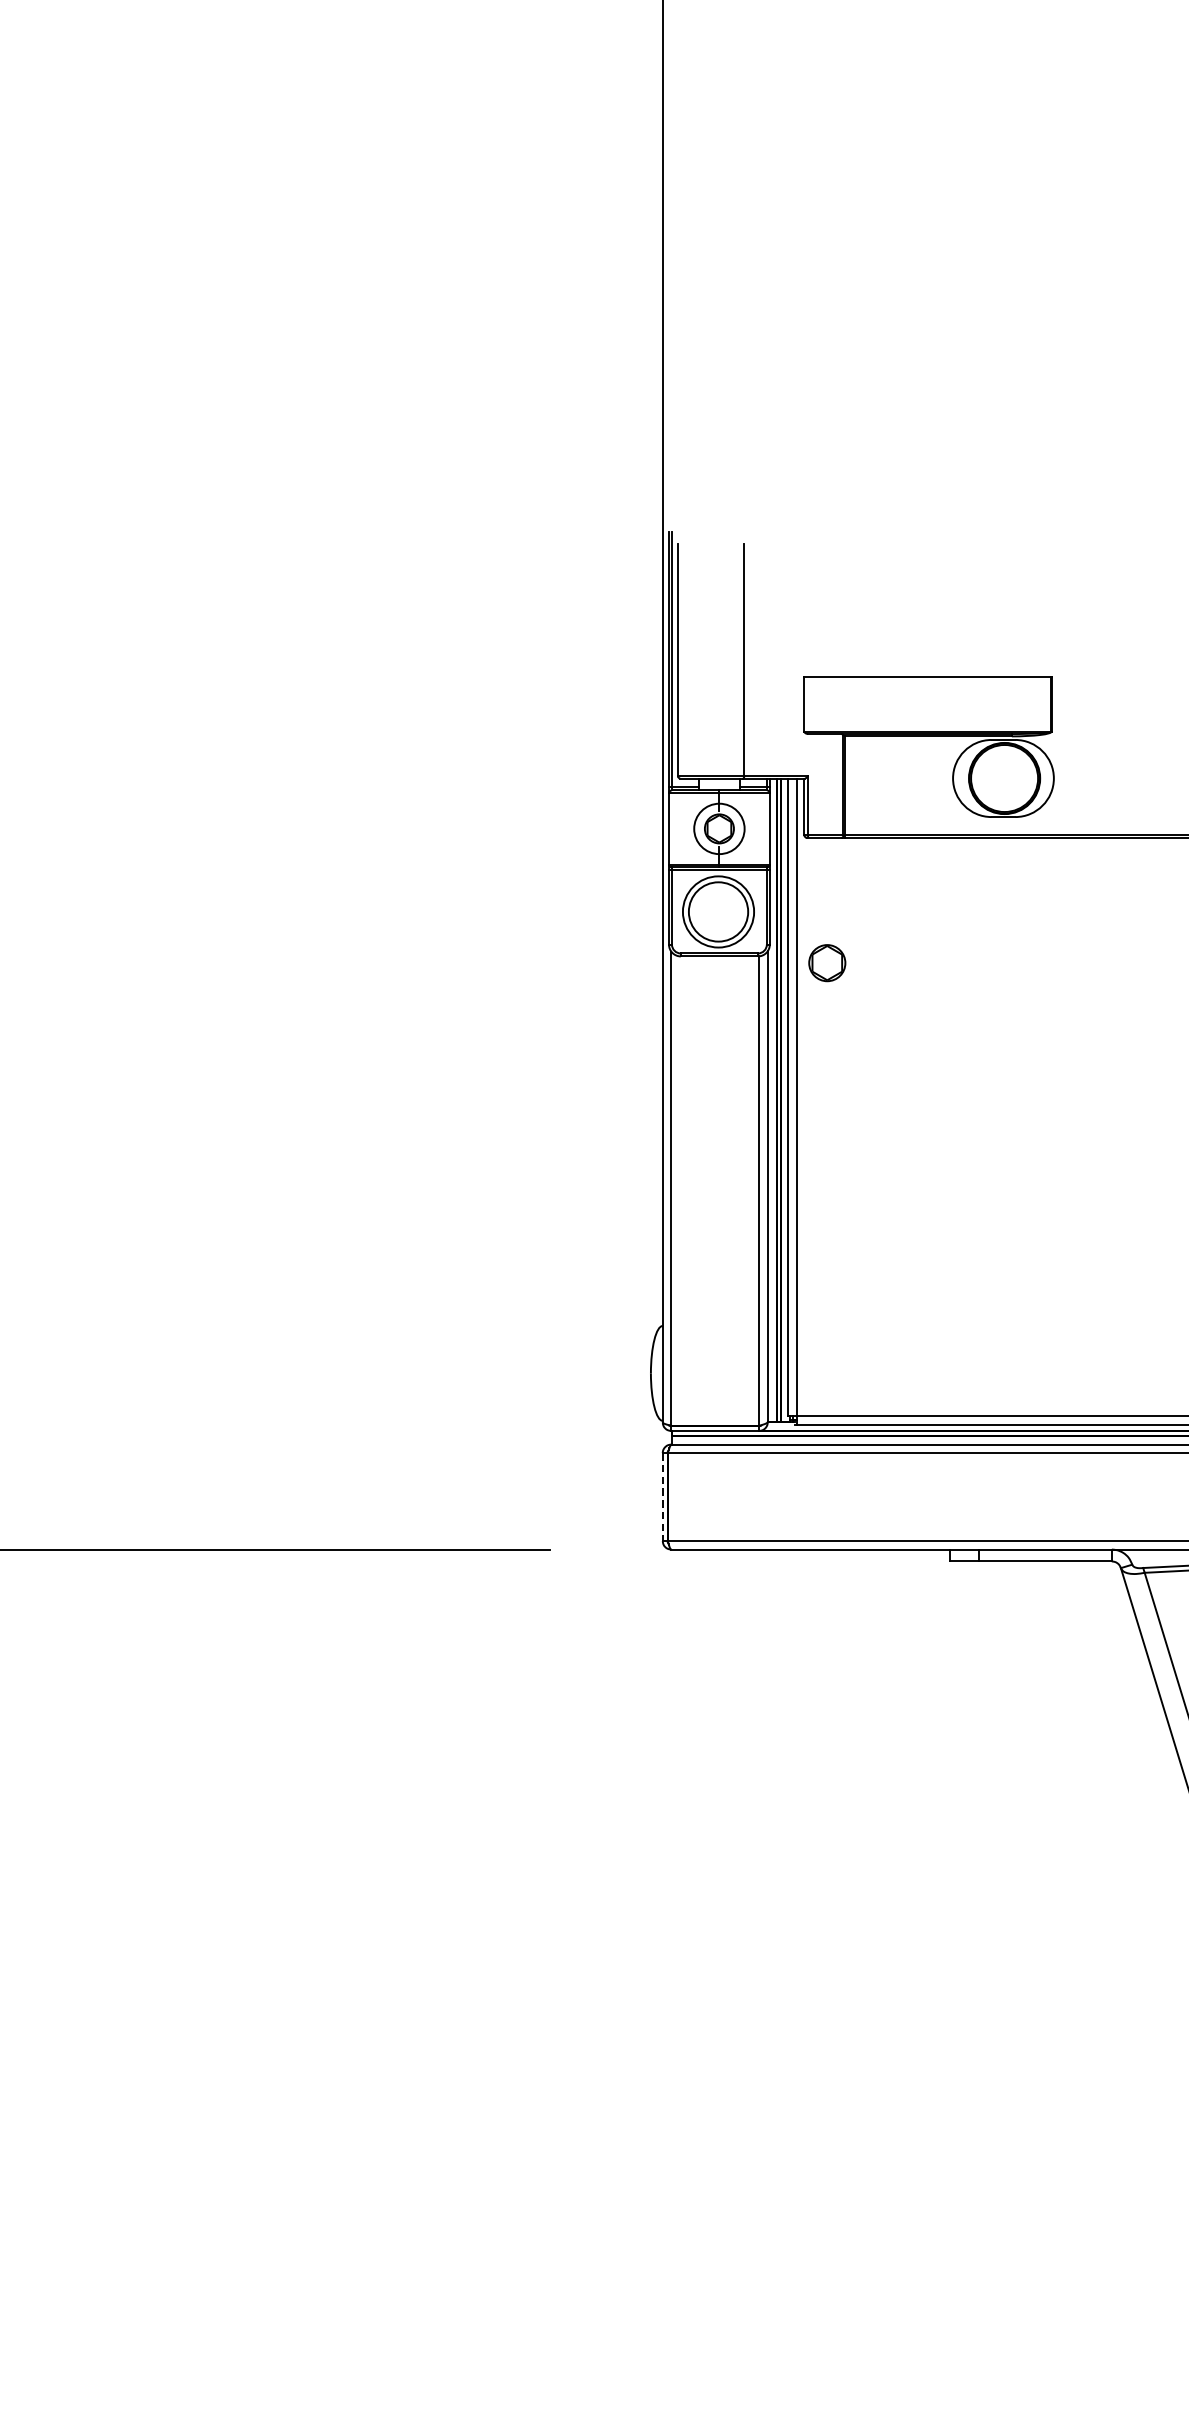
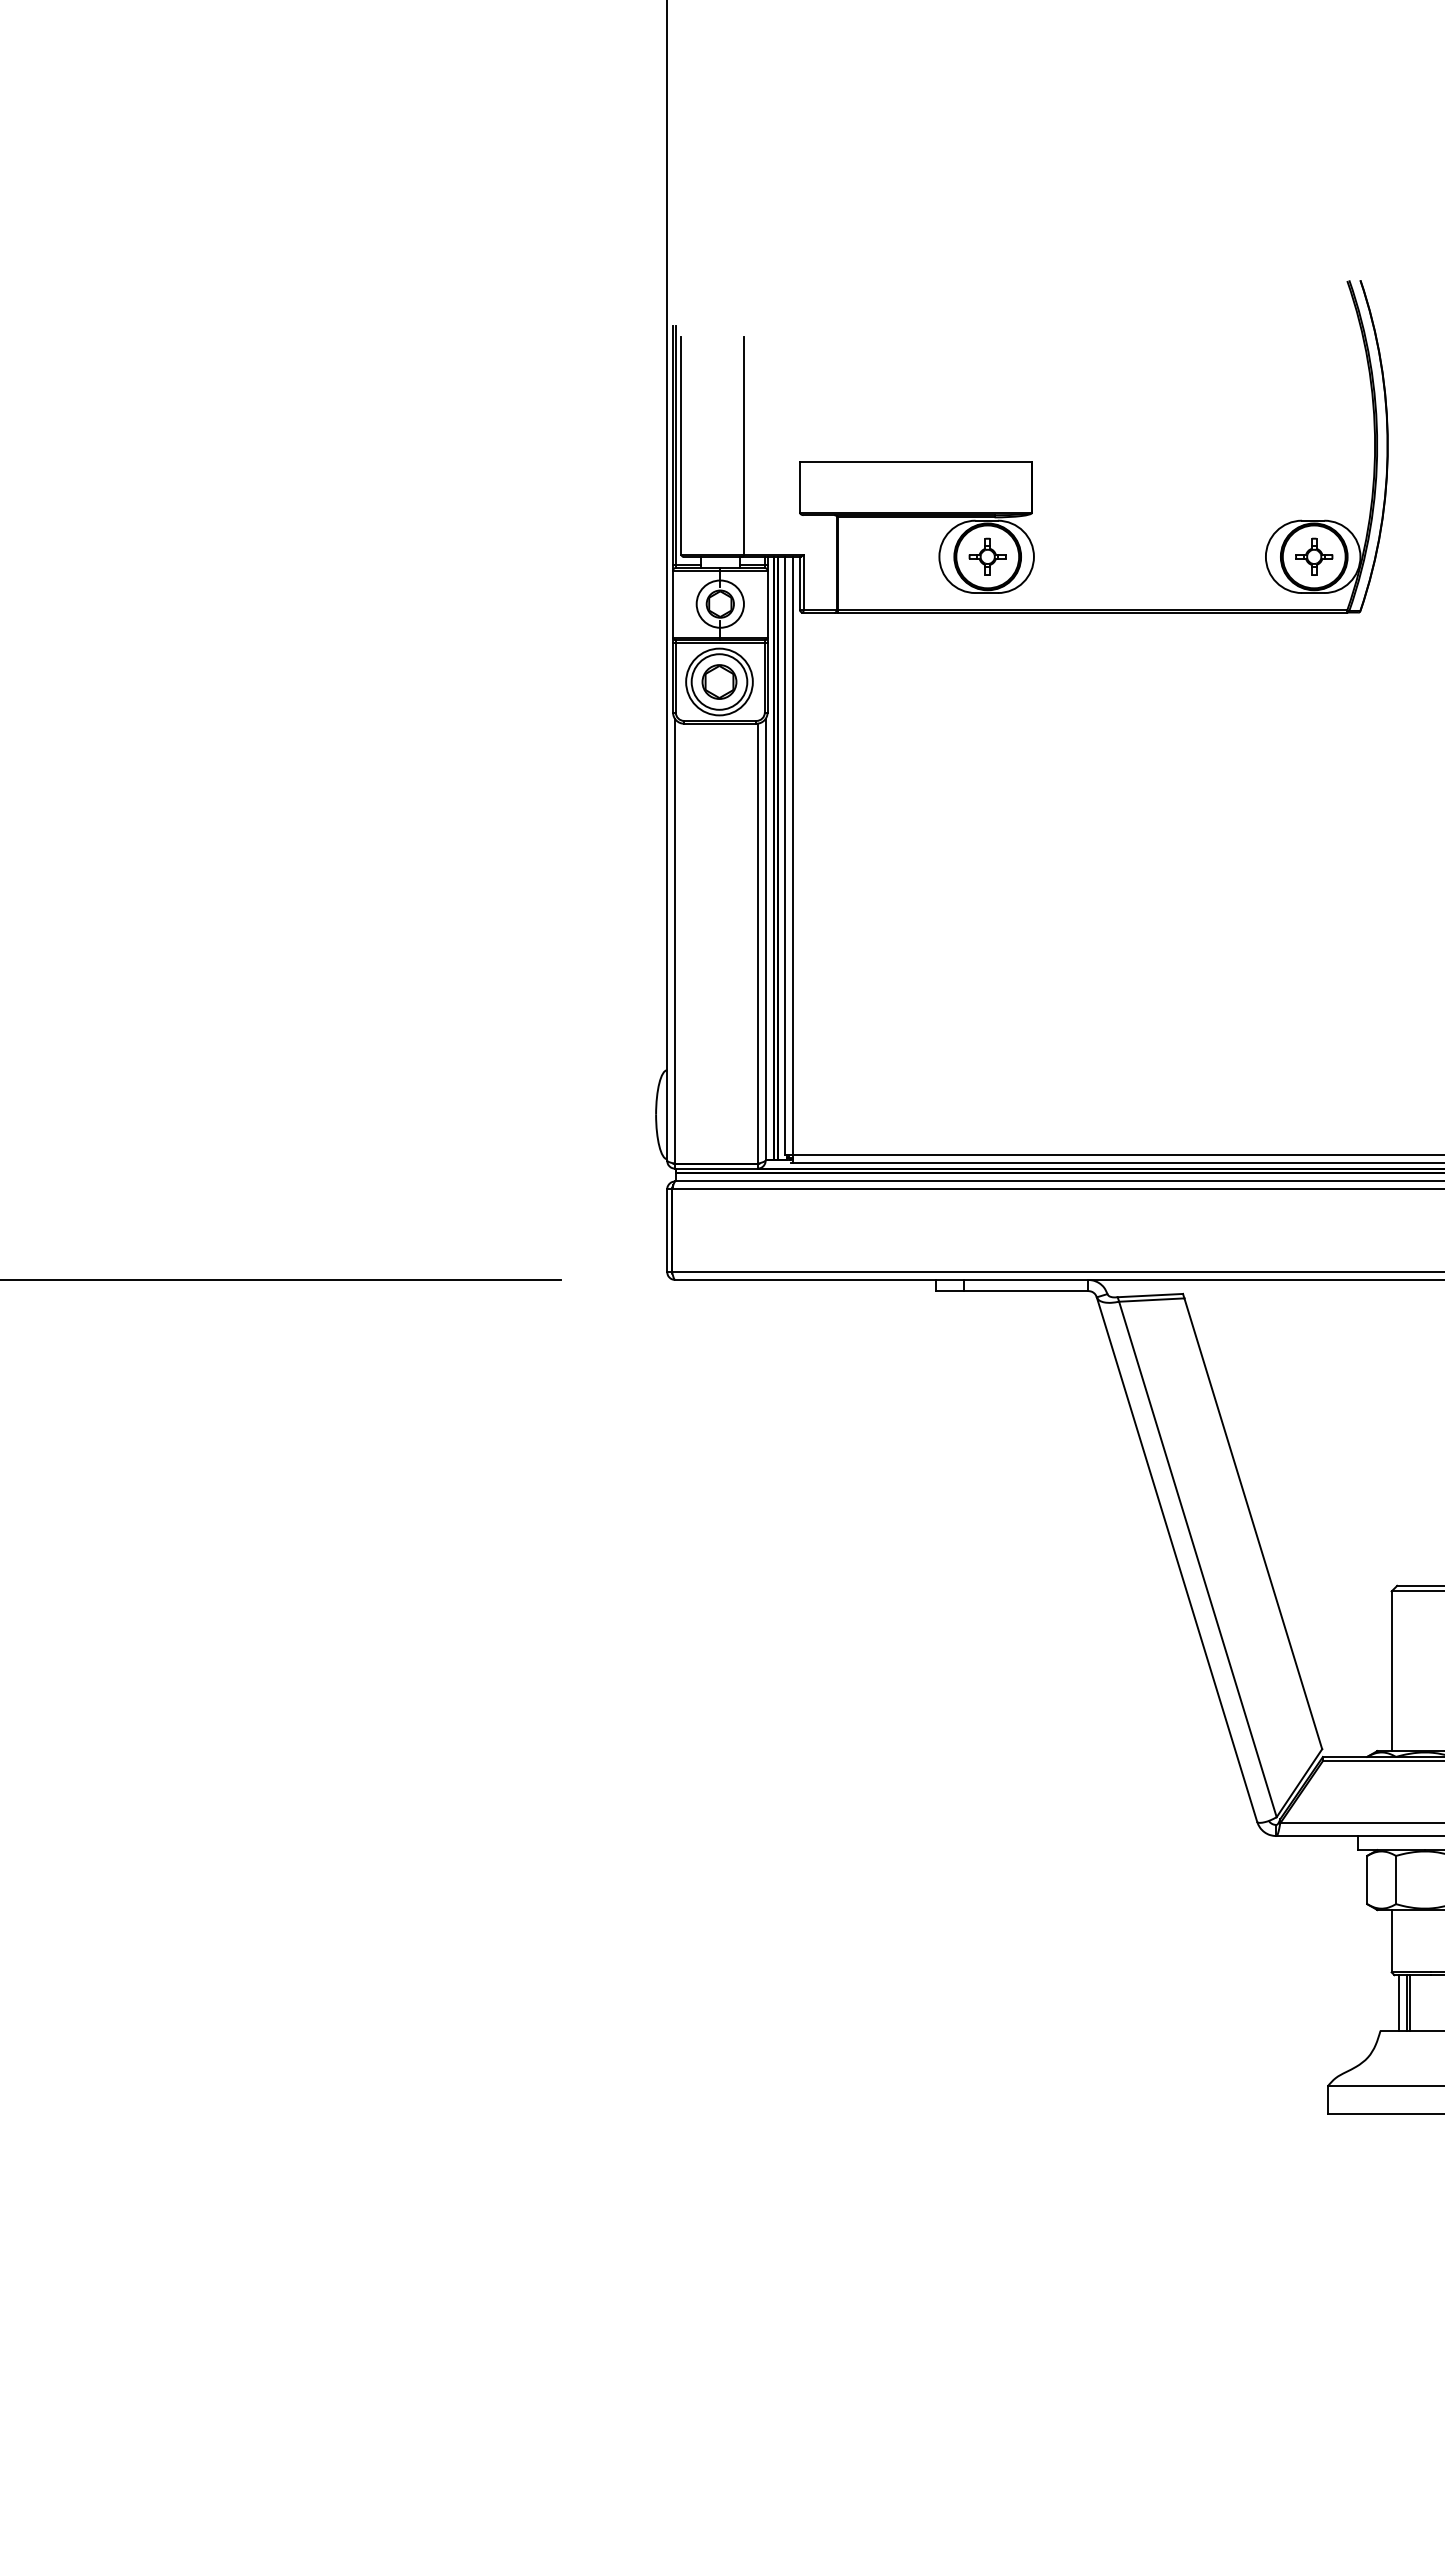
part: (1004, 778) -> (987, 556), added
part: (827, 962) -> (719, 681), moved
line: (663, 1497) -> (667, 1231), dashed -> solid

